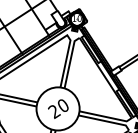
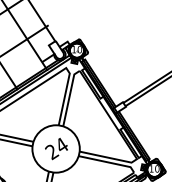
text: (62, 104) -> (61, 144), 20 -> 24

